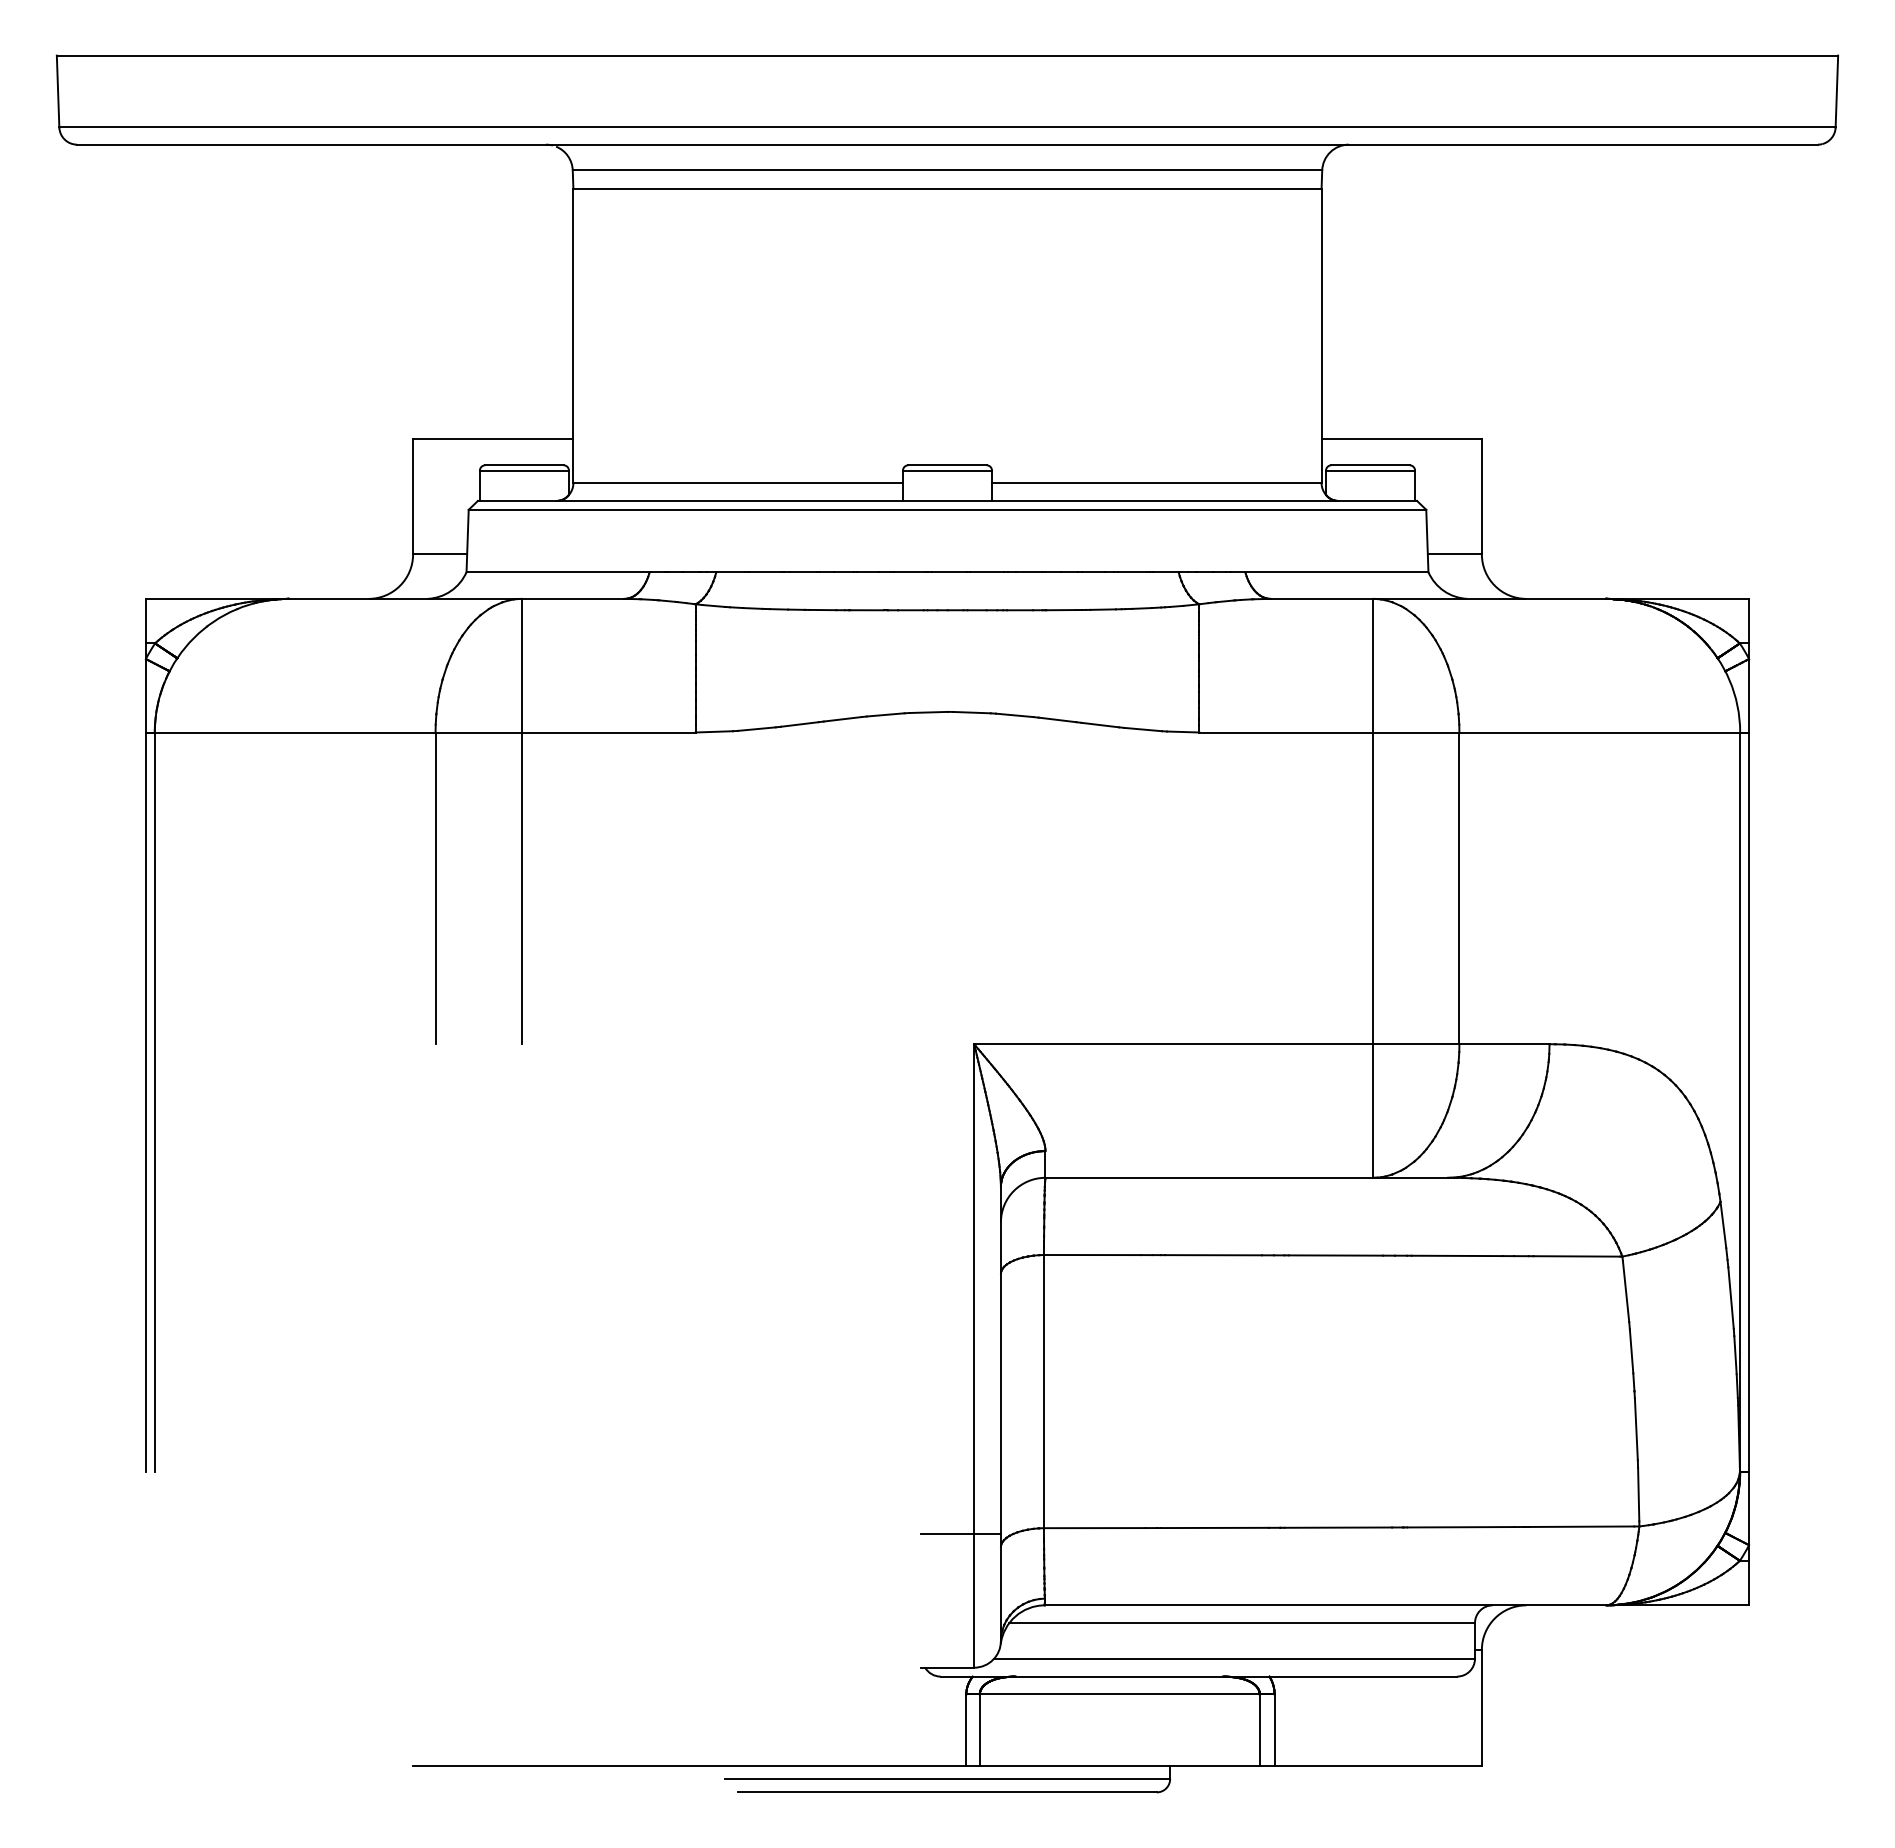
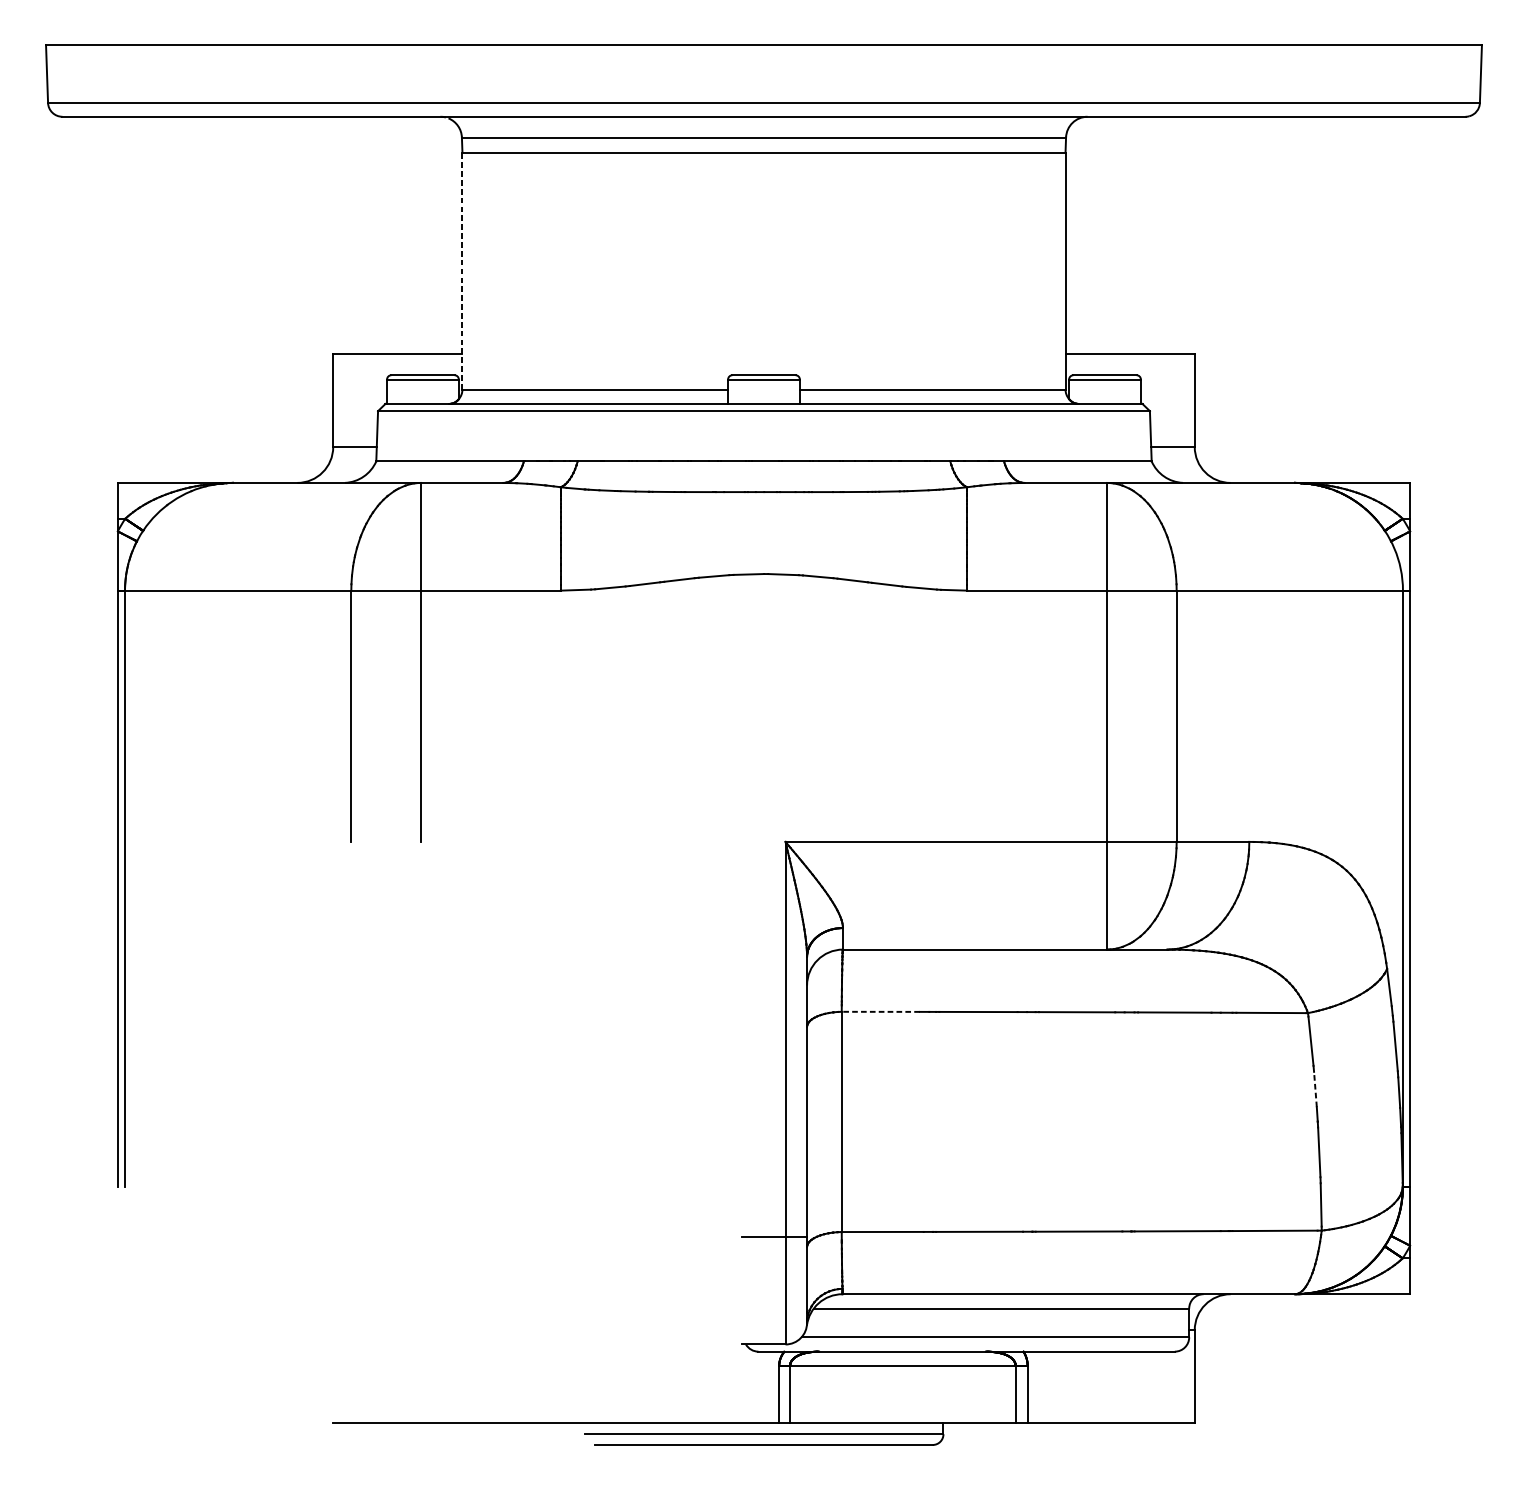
line: (573, 336) -> (462, 271), solid -> dashed
line: (1091, 1255) -> (880, 1012), solid -> dashed
line: (1631, 1350) -> (1315, 1088), solid -> dashed

